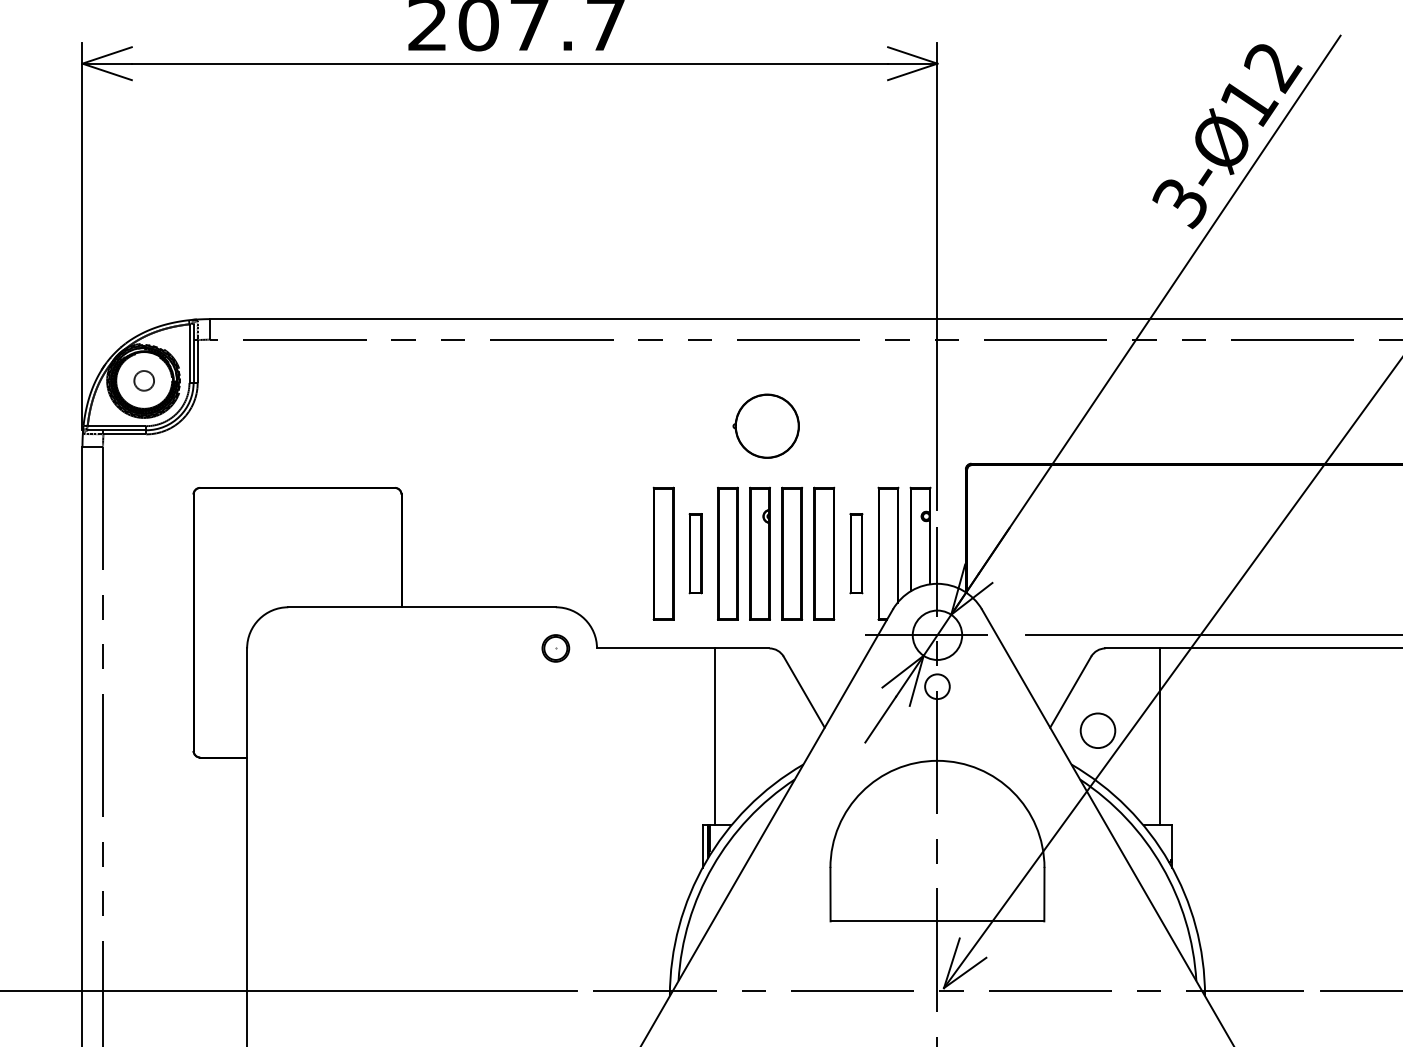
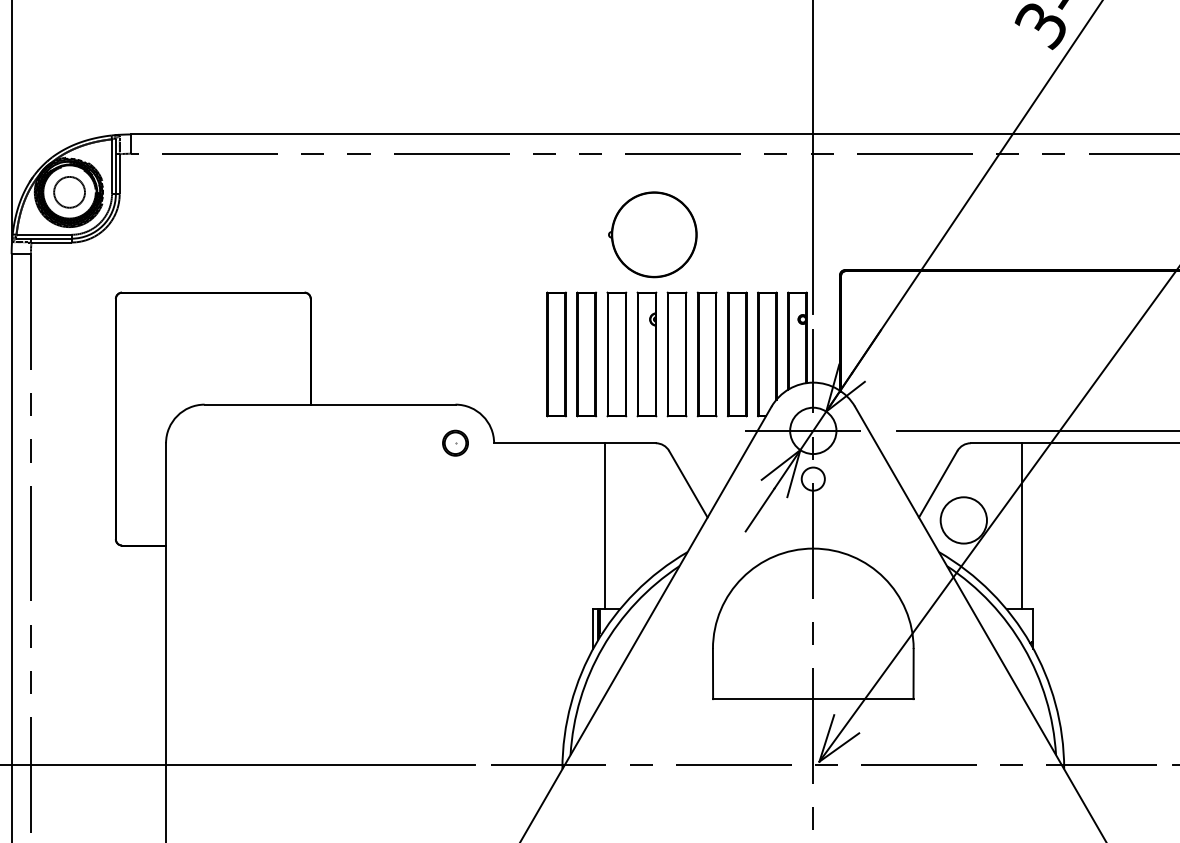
circle: (143, 380) -> (68, 192), size x1.67
part: (765, 426) -> (652, 235), size x1.43
part: (695, 553) -> (586, 354), size x1.67
part: (856, 553) -> (737, 354), size x1.67
circle: (1097, 730) -> (963, 520), size x1.43

